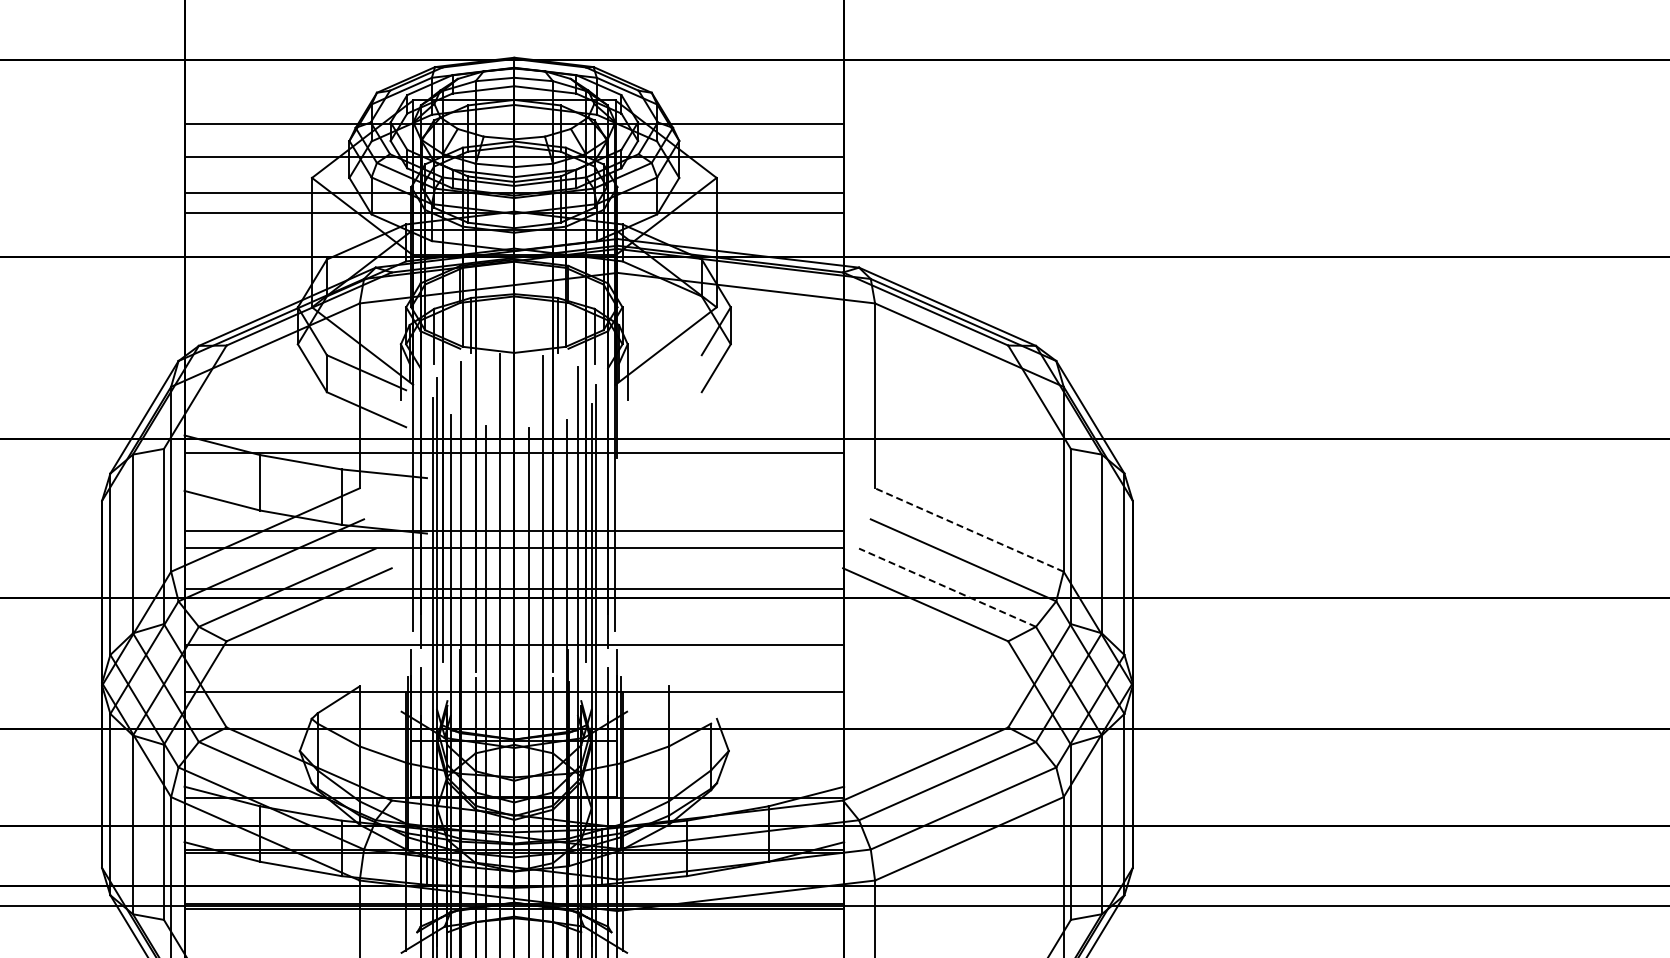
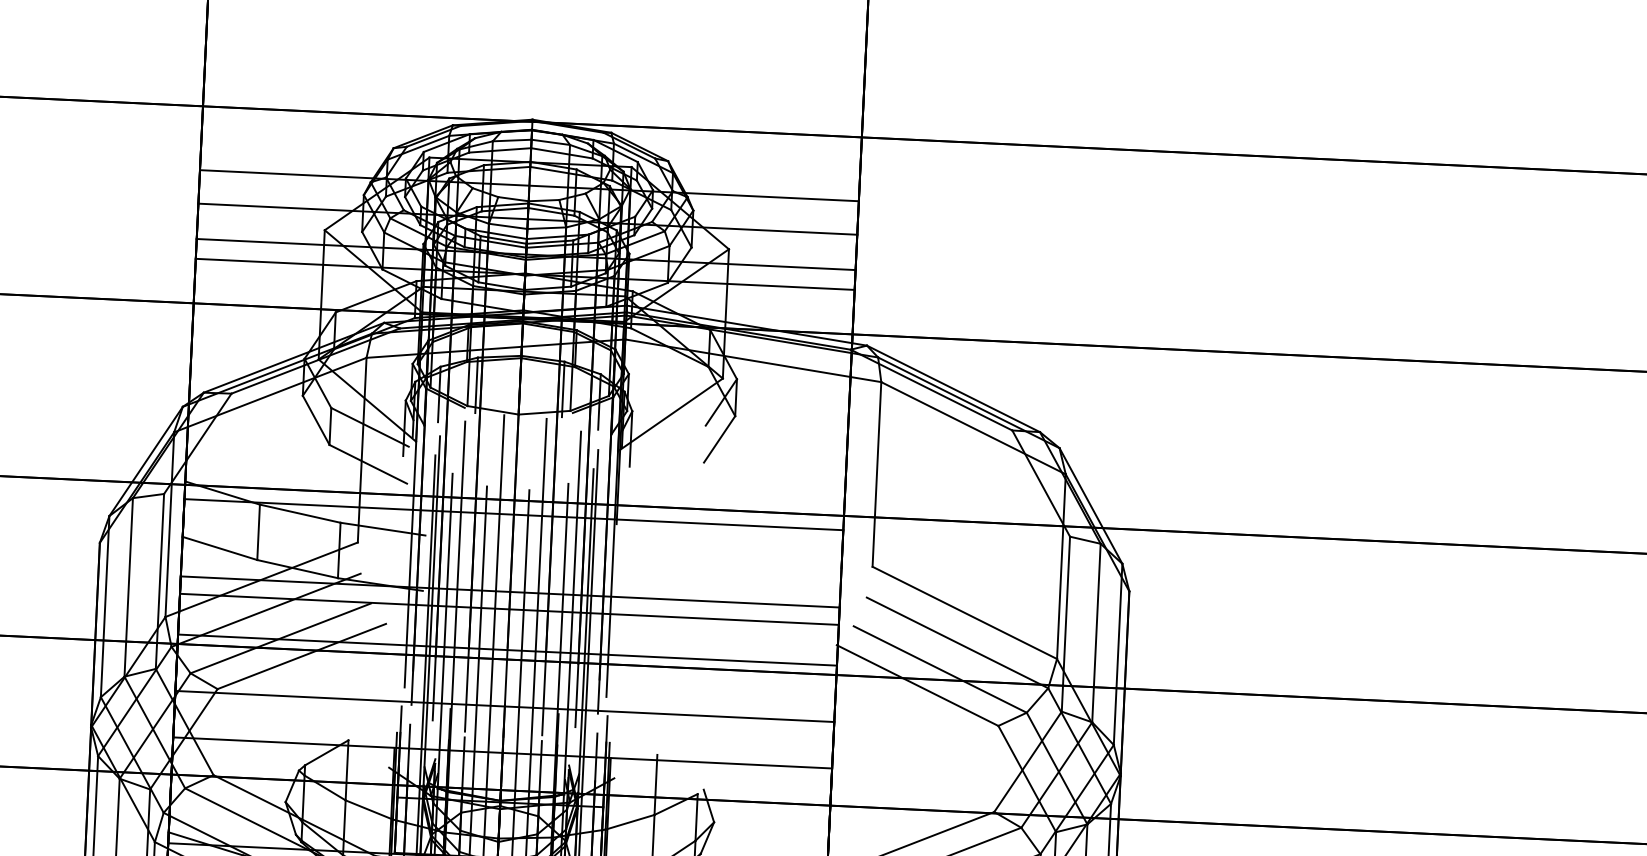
line: (968, 529) -> (963, 612), dashed -> solid
line: (947, 587) -> (940, 669), dashed -> solid

